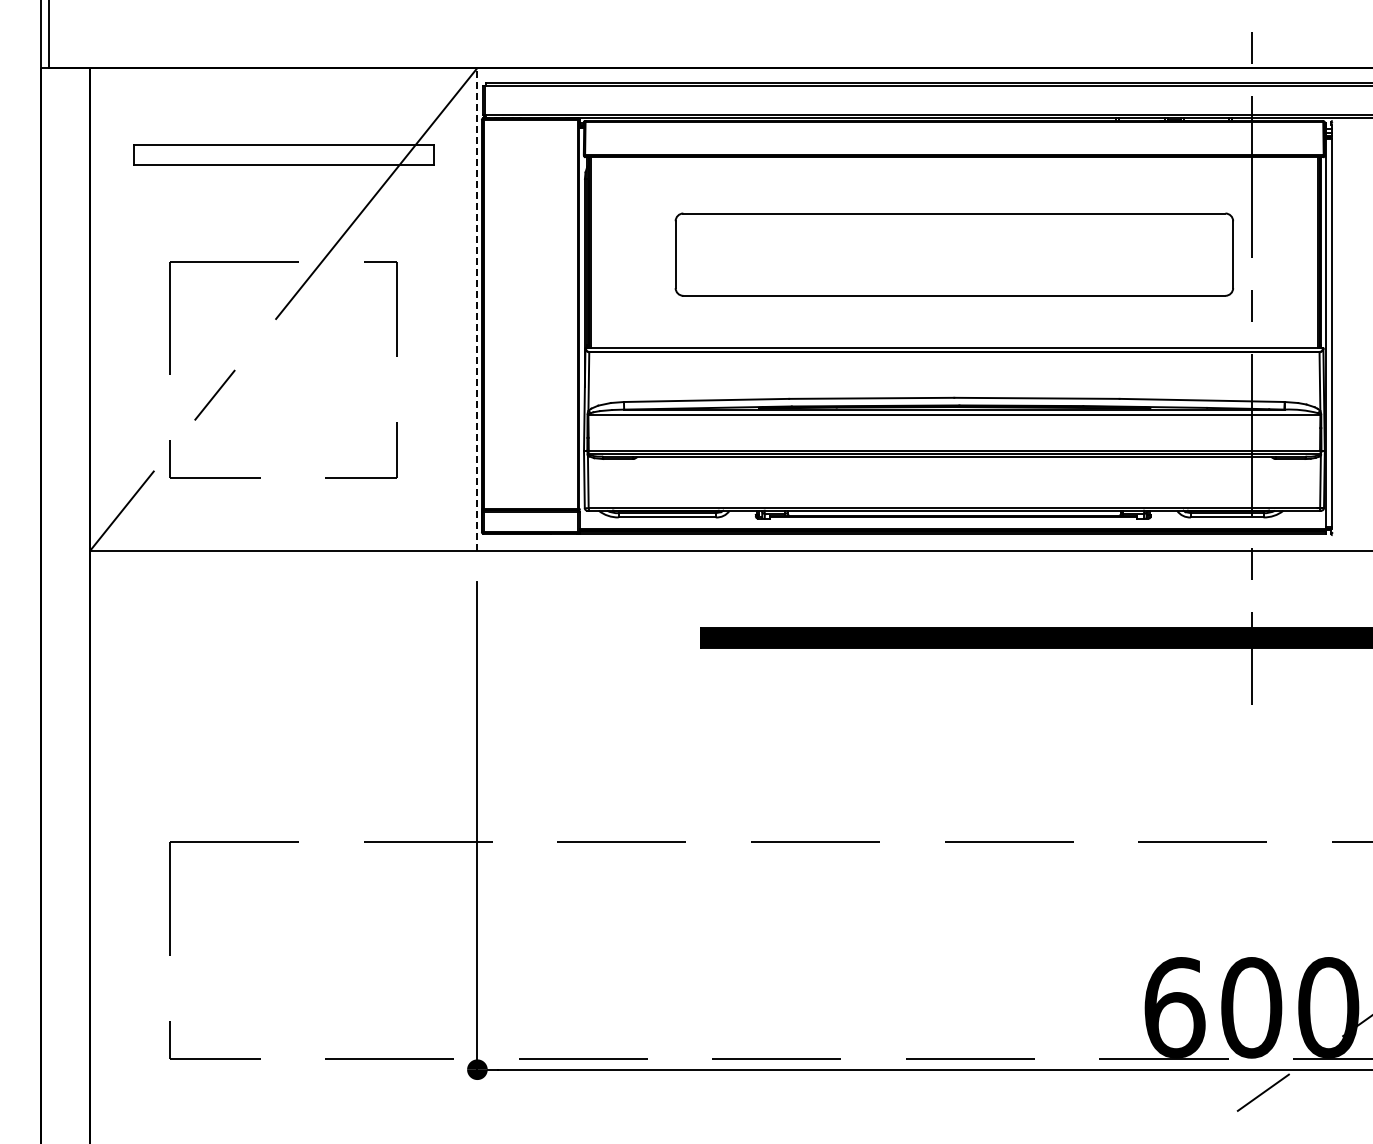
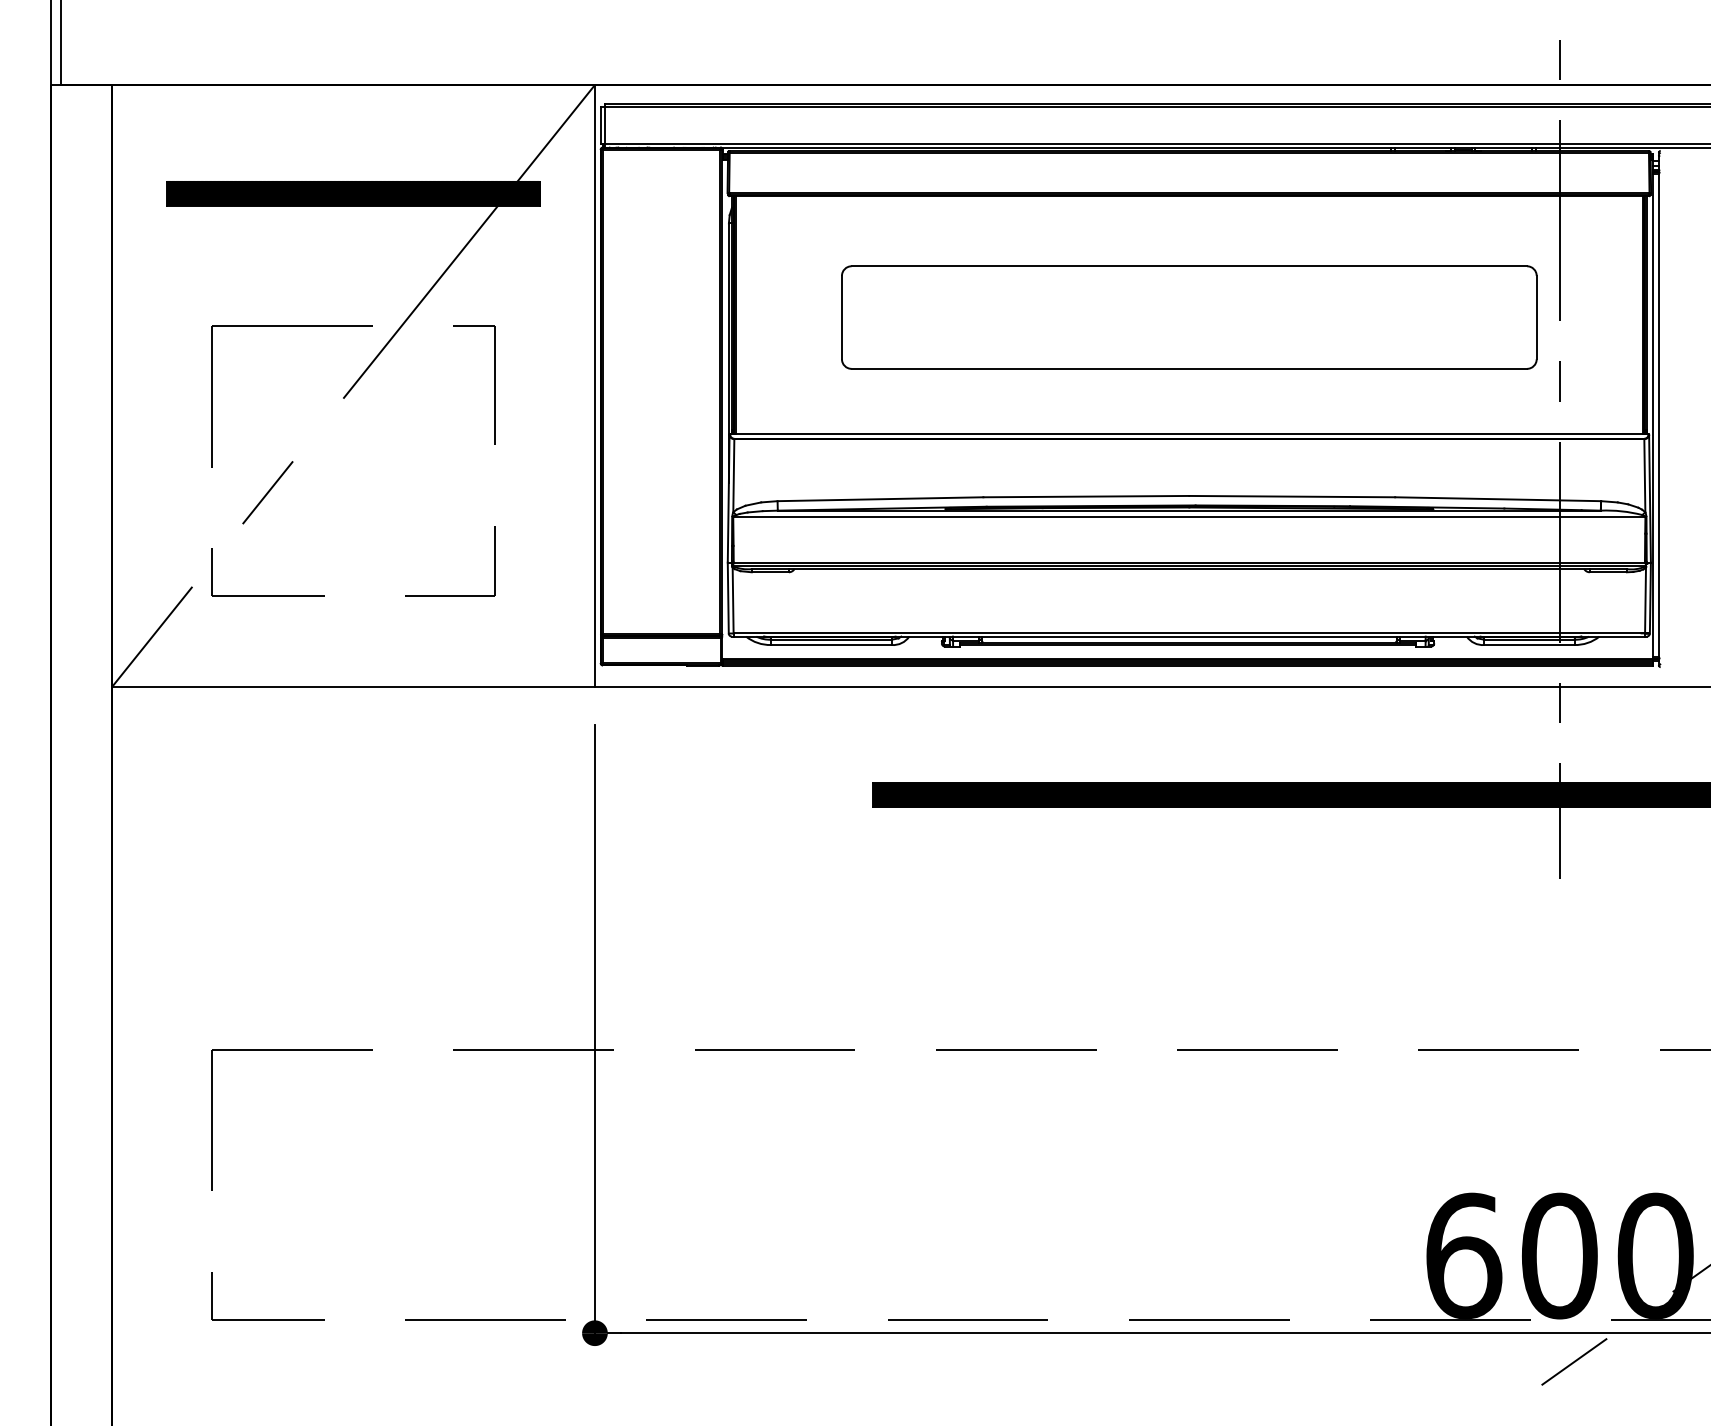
hatch: (283, 154) -> (353, 192), added
line: (477, 308) -> (595, 384), dashed -> solid

